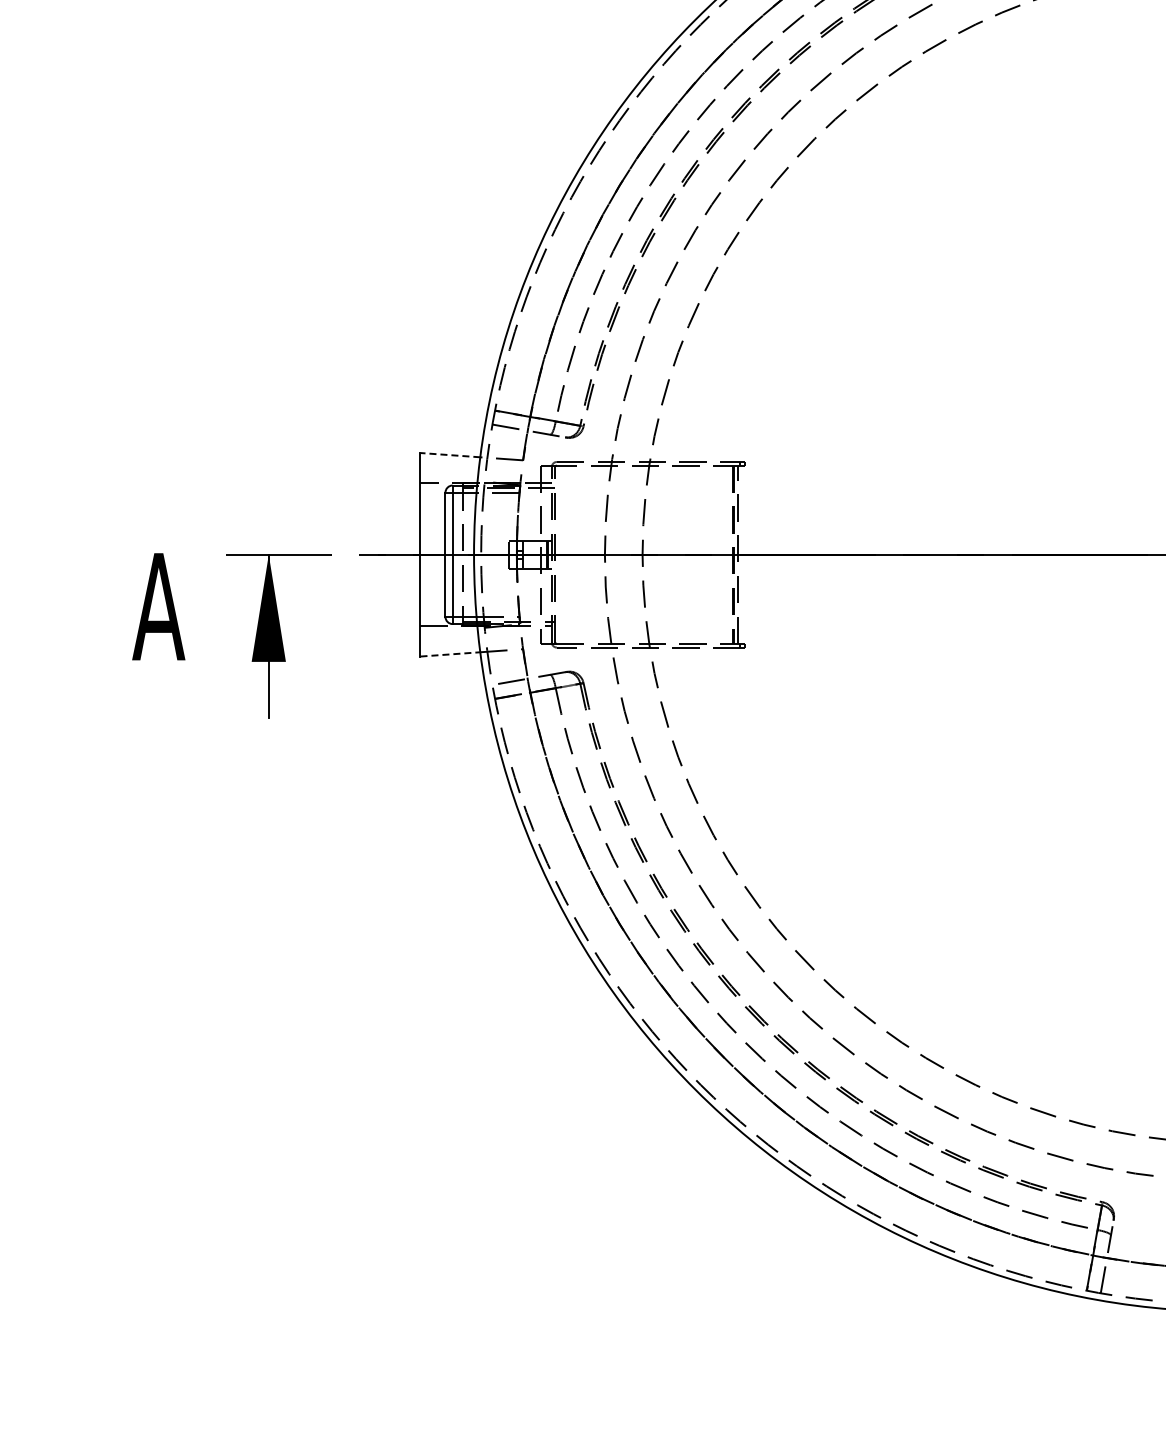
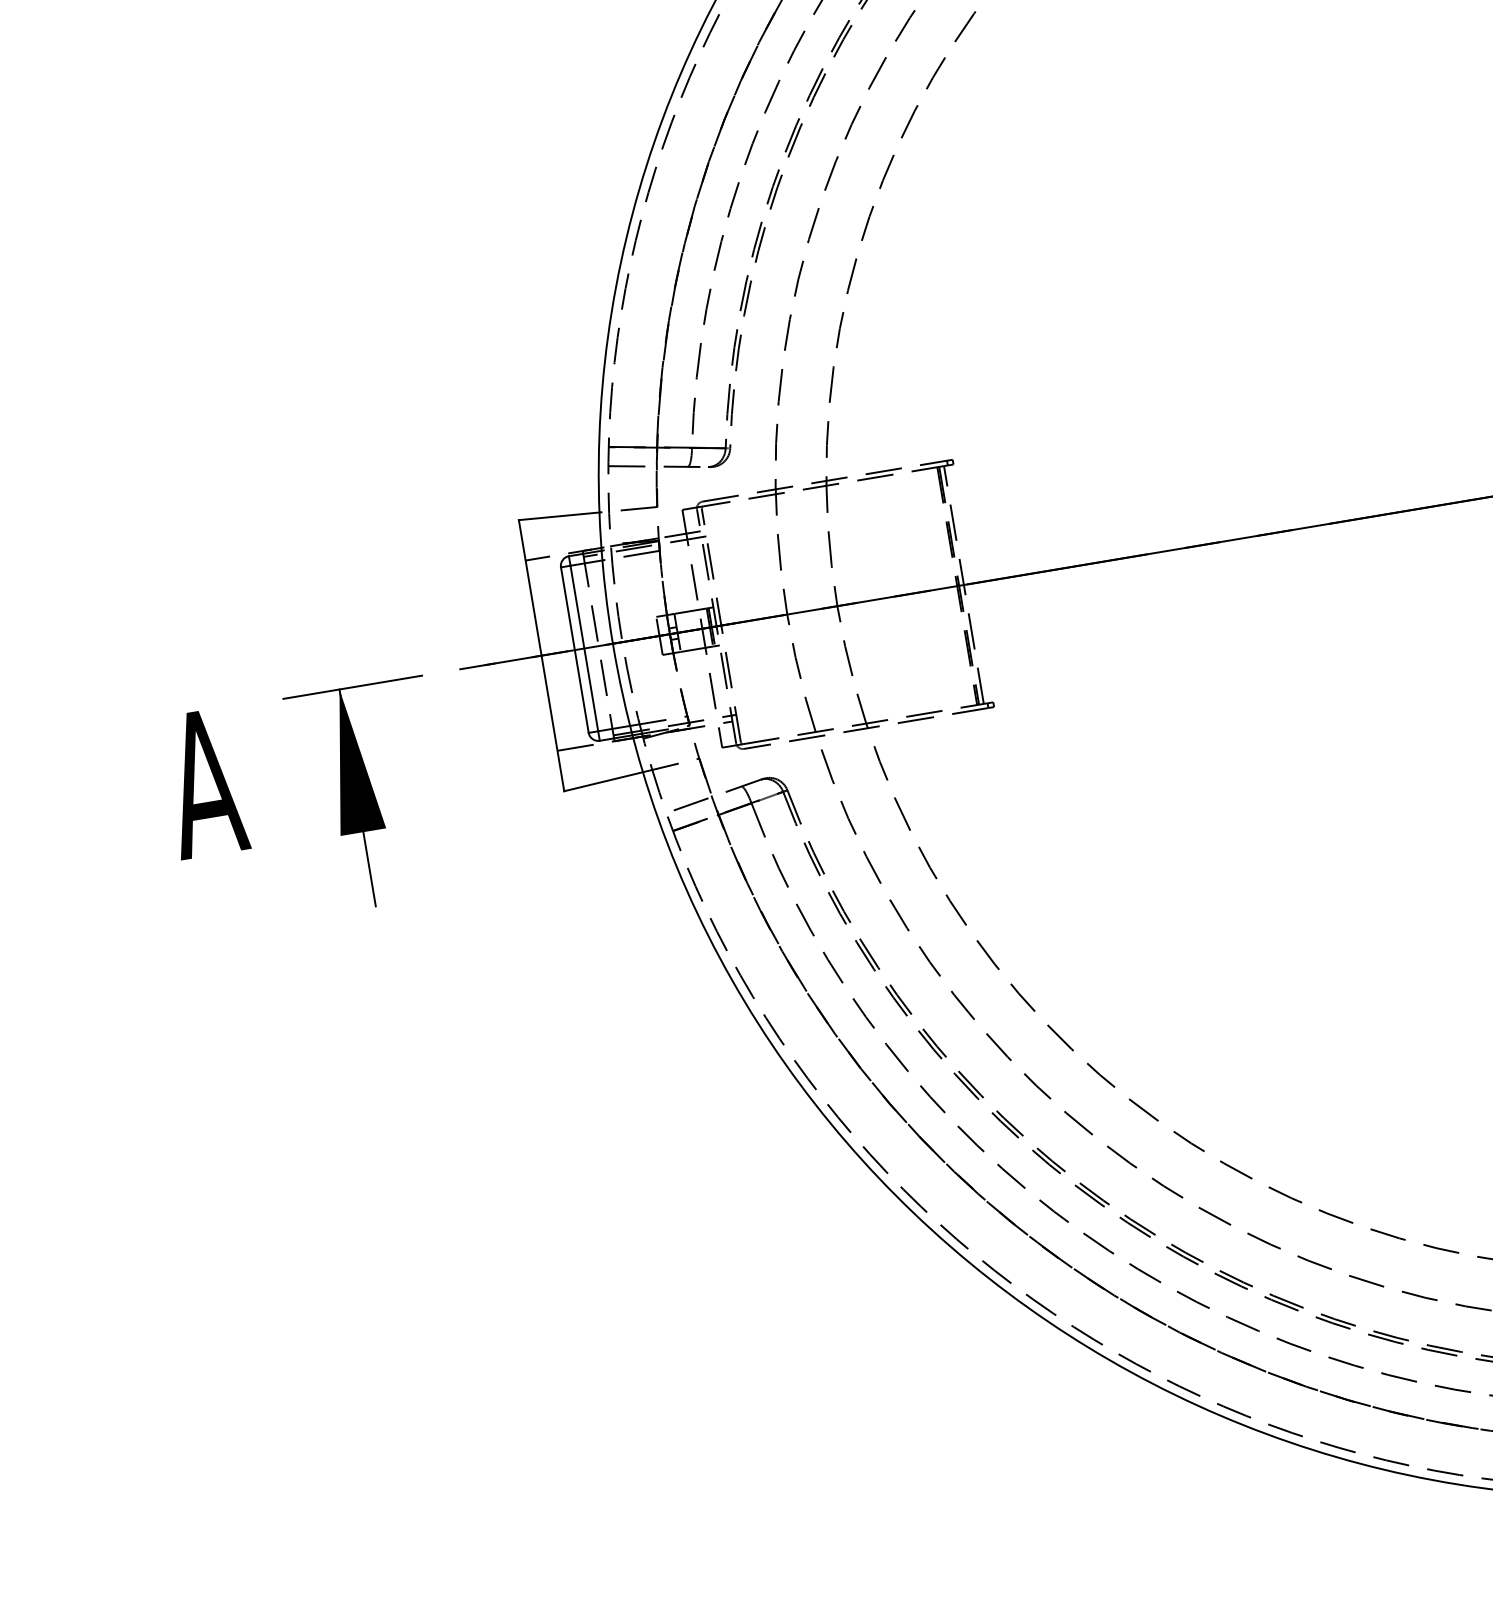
line: (449, 455) -> (558, 516), dashed -> solid
line: (450, 654) -> (603, 781), dashed -> solid

